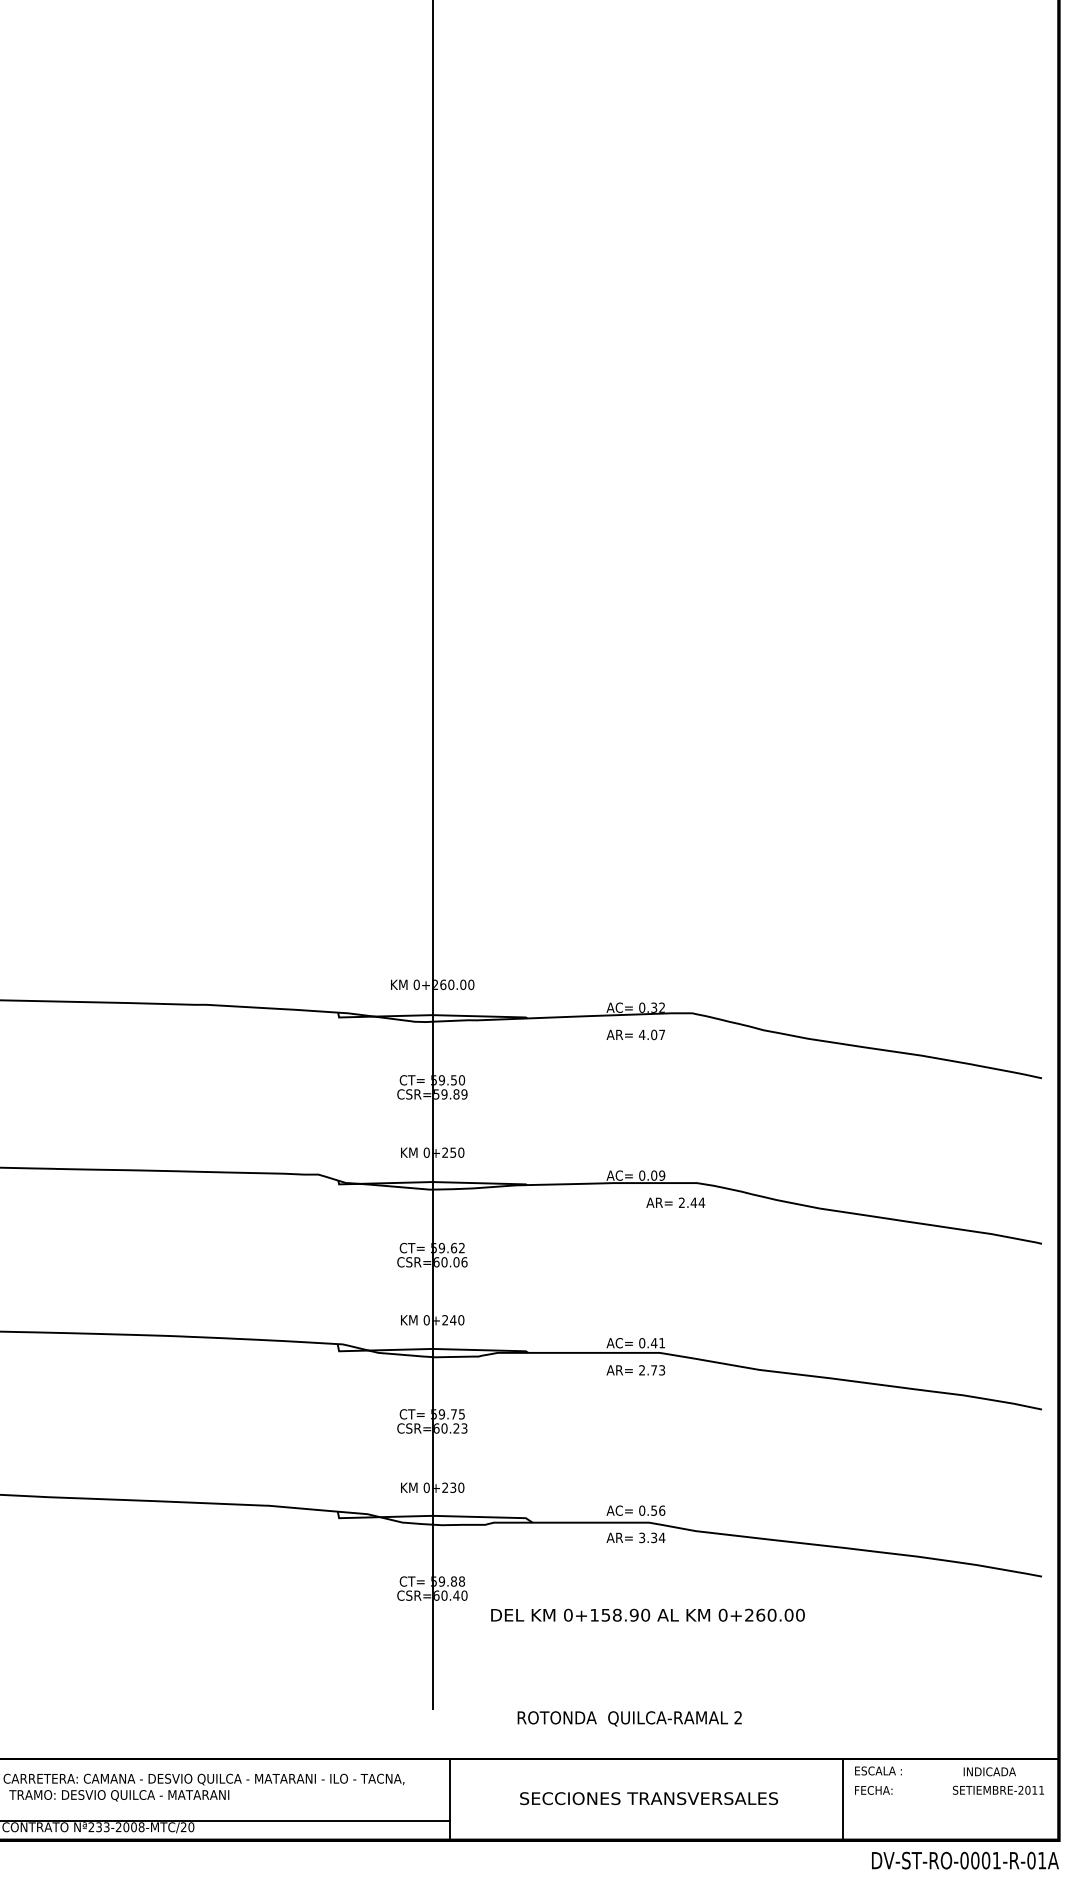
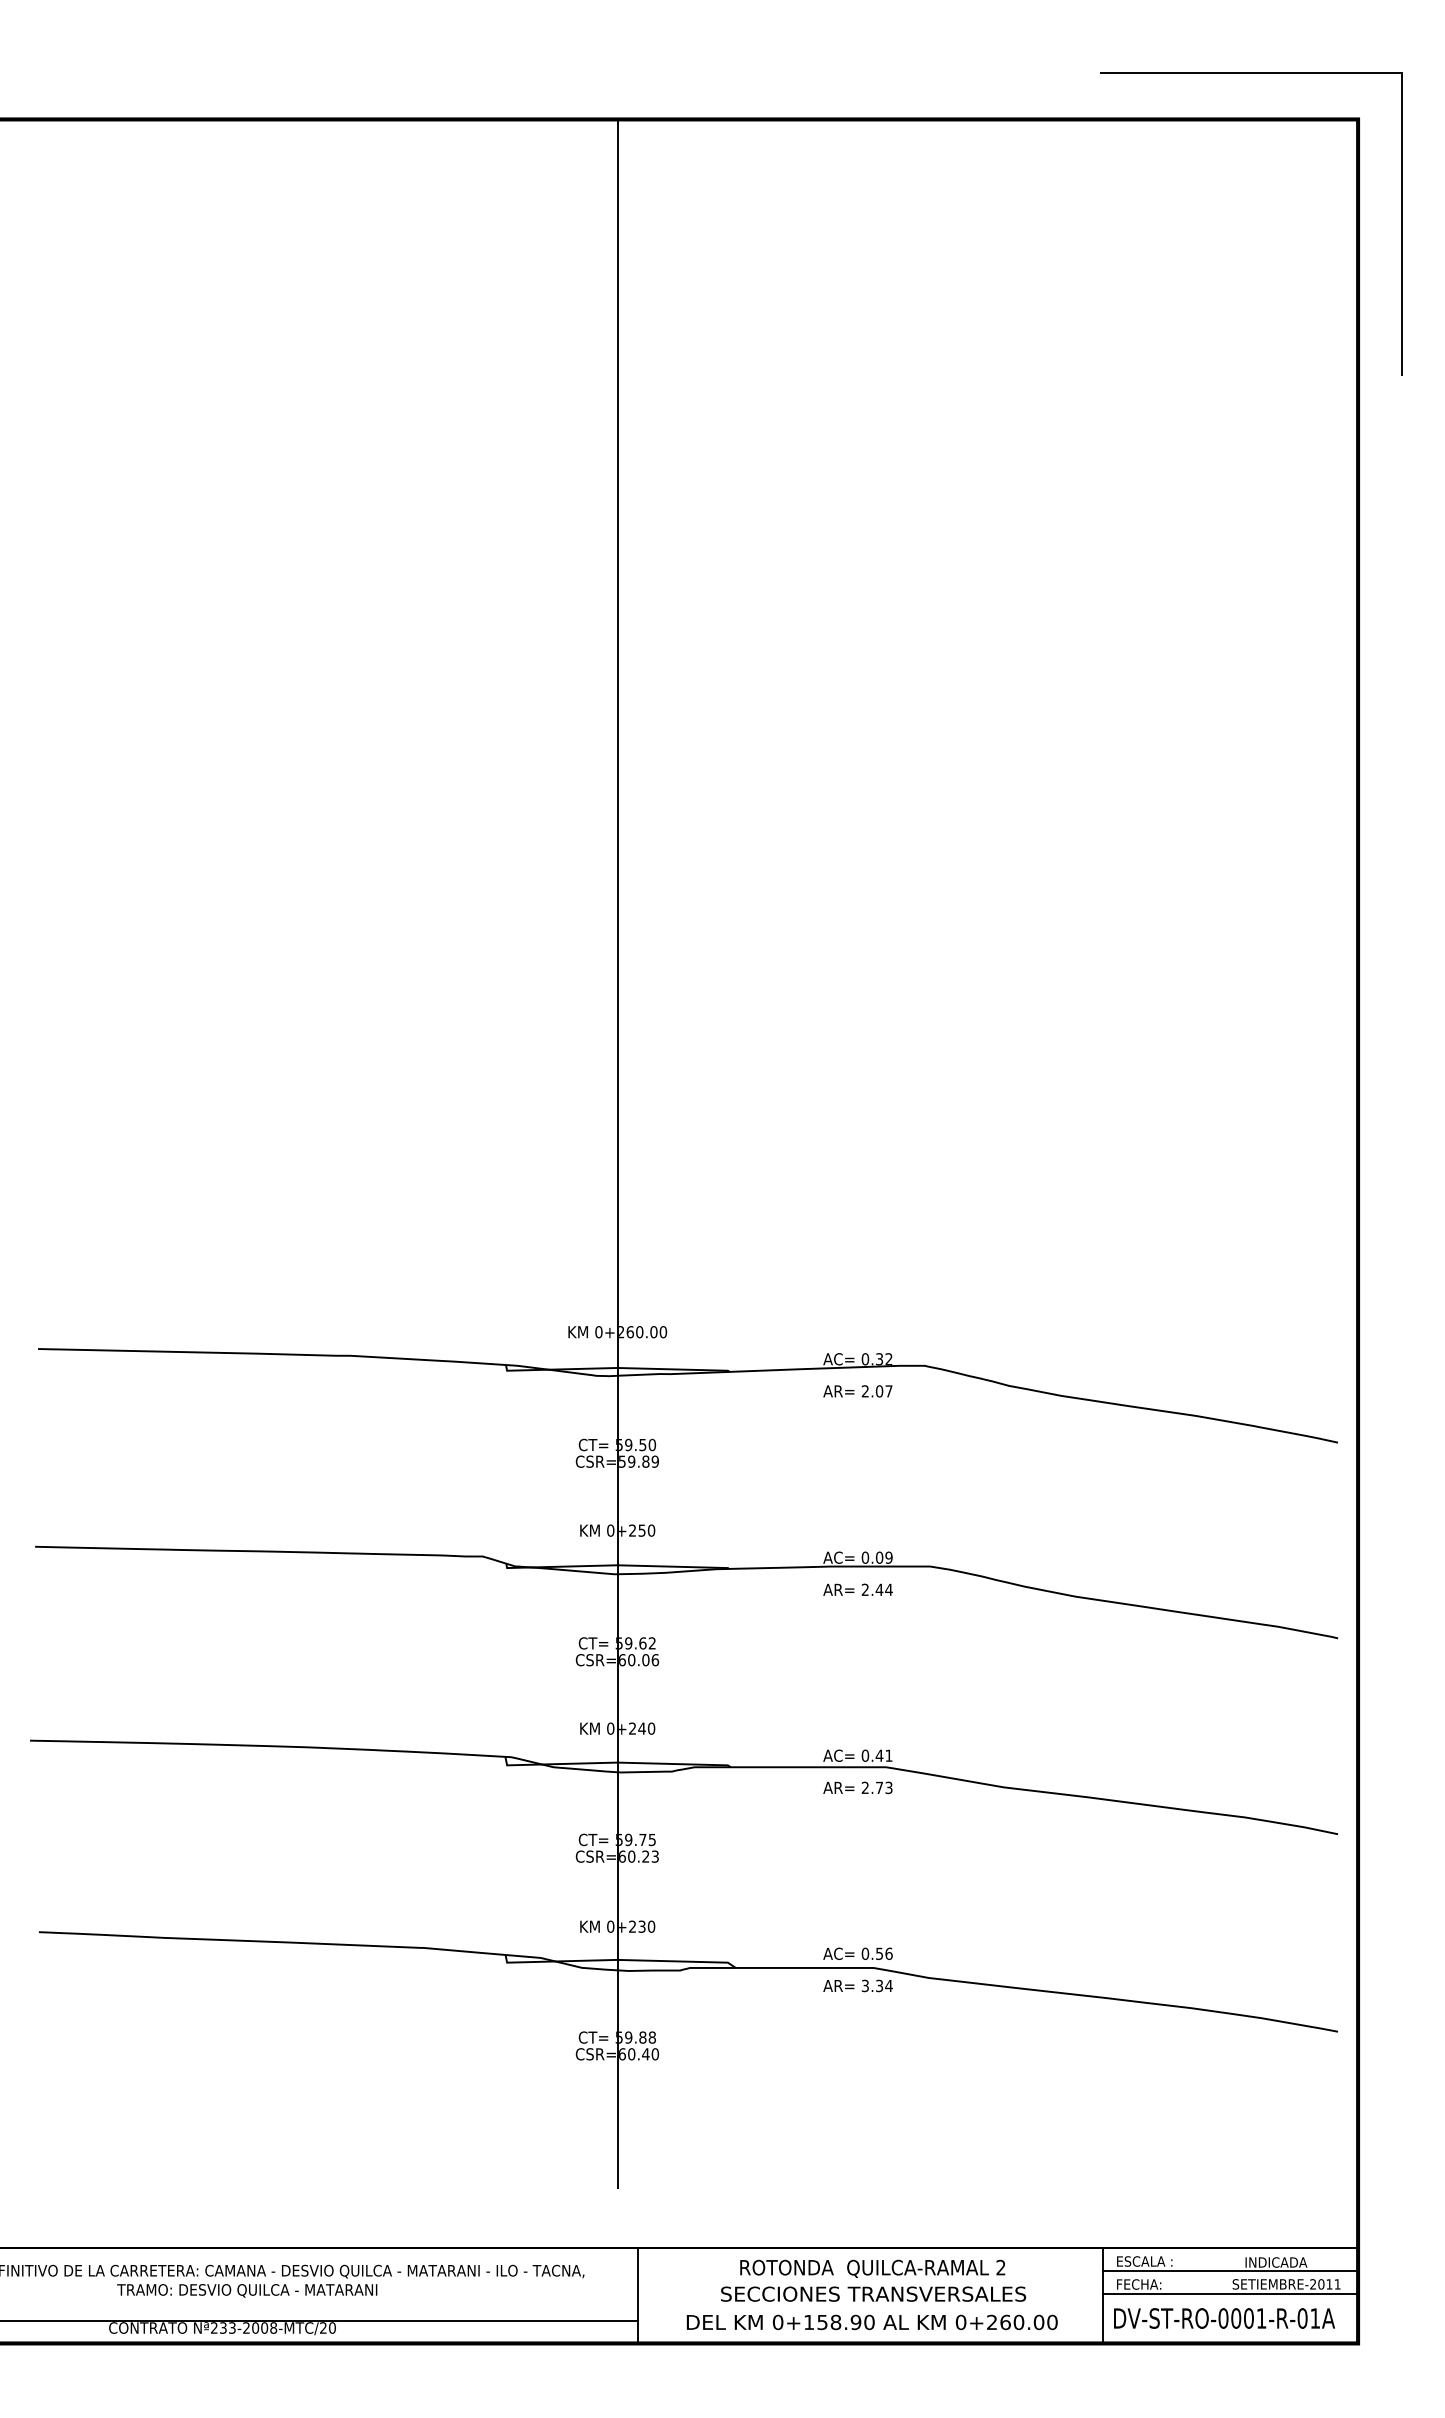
text: (642, 1035) -> (865, 1391), 4.07 -> 2.07
text: (675, 1202) -> (857, 1589), moved
text: (648, 1615) -> (872, 2322), moved
text: (629, 1718) -> (872, 2268), moved
line: (951, 1778) -> (1230, 2270), added
line: (951, 1798) -> (1230, 2293), added
text: (965, 1860) -> (1224, 2318), moved

